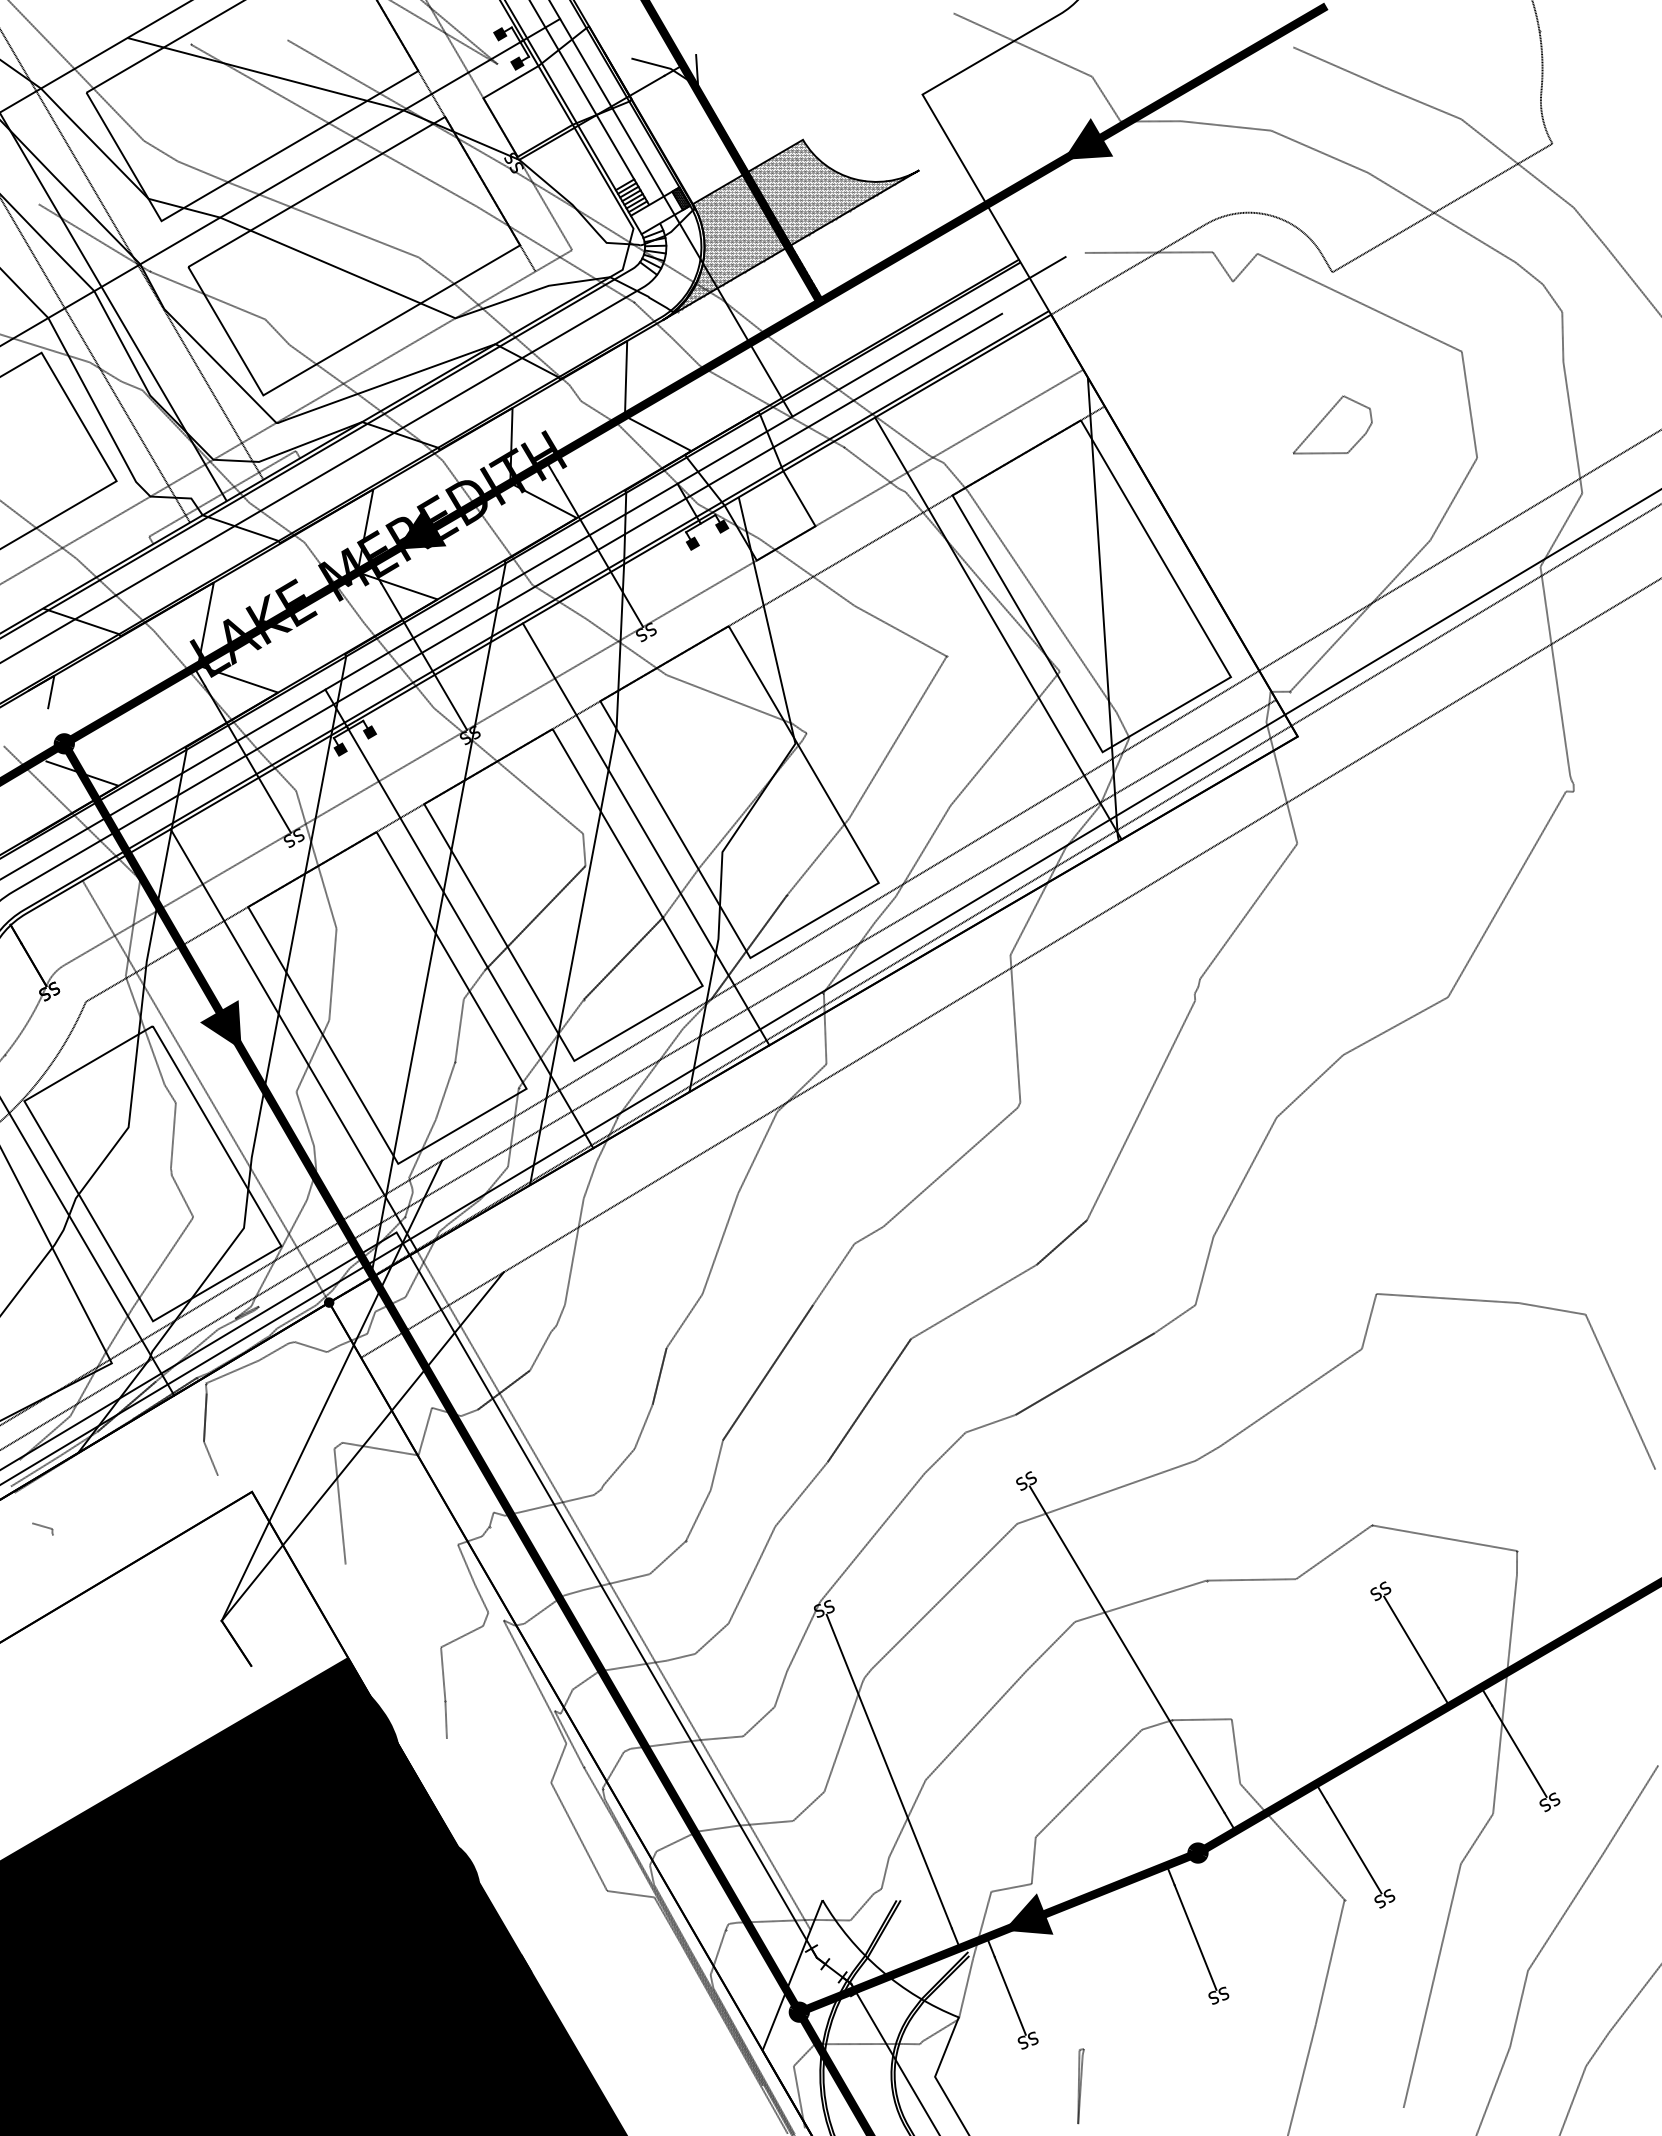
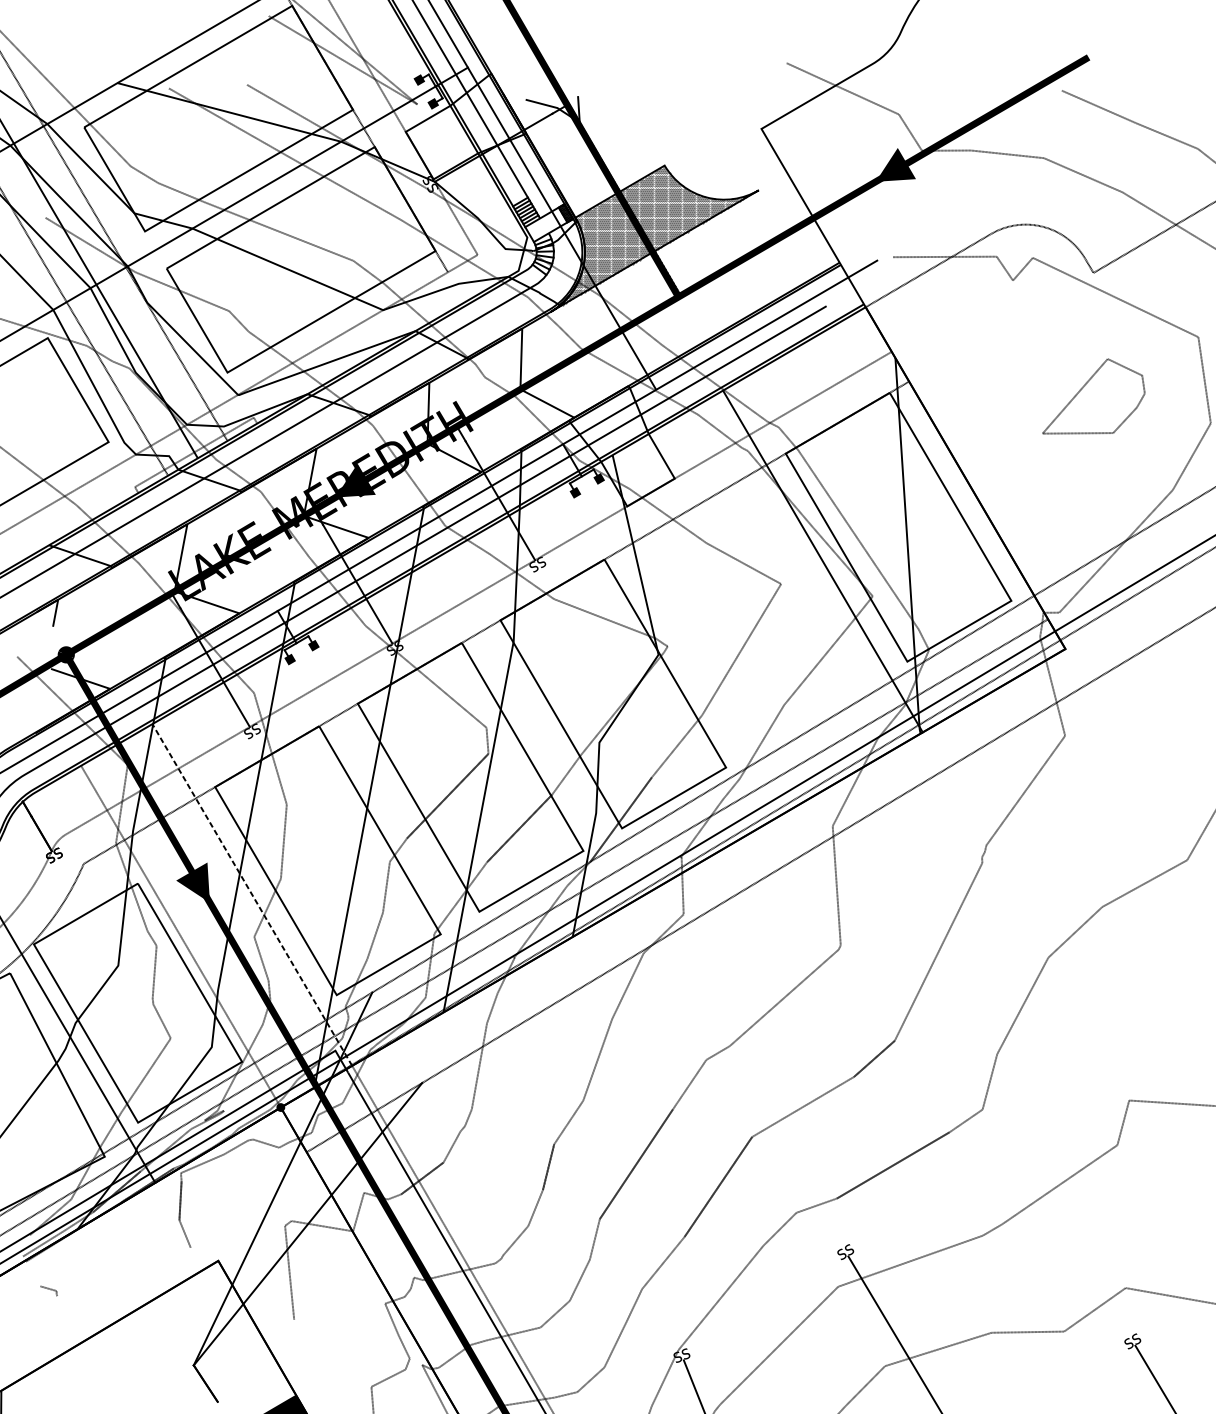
part: (1332, 424) -> (1093, 396), size x1.6
line: (645, 834) -> (537, 728), removed
line: (469, 937) -> (394, 811), removed
line: (293, 1039) -> (251, 894), solid -> dashed

